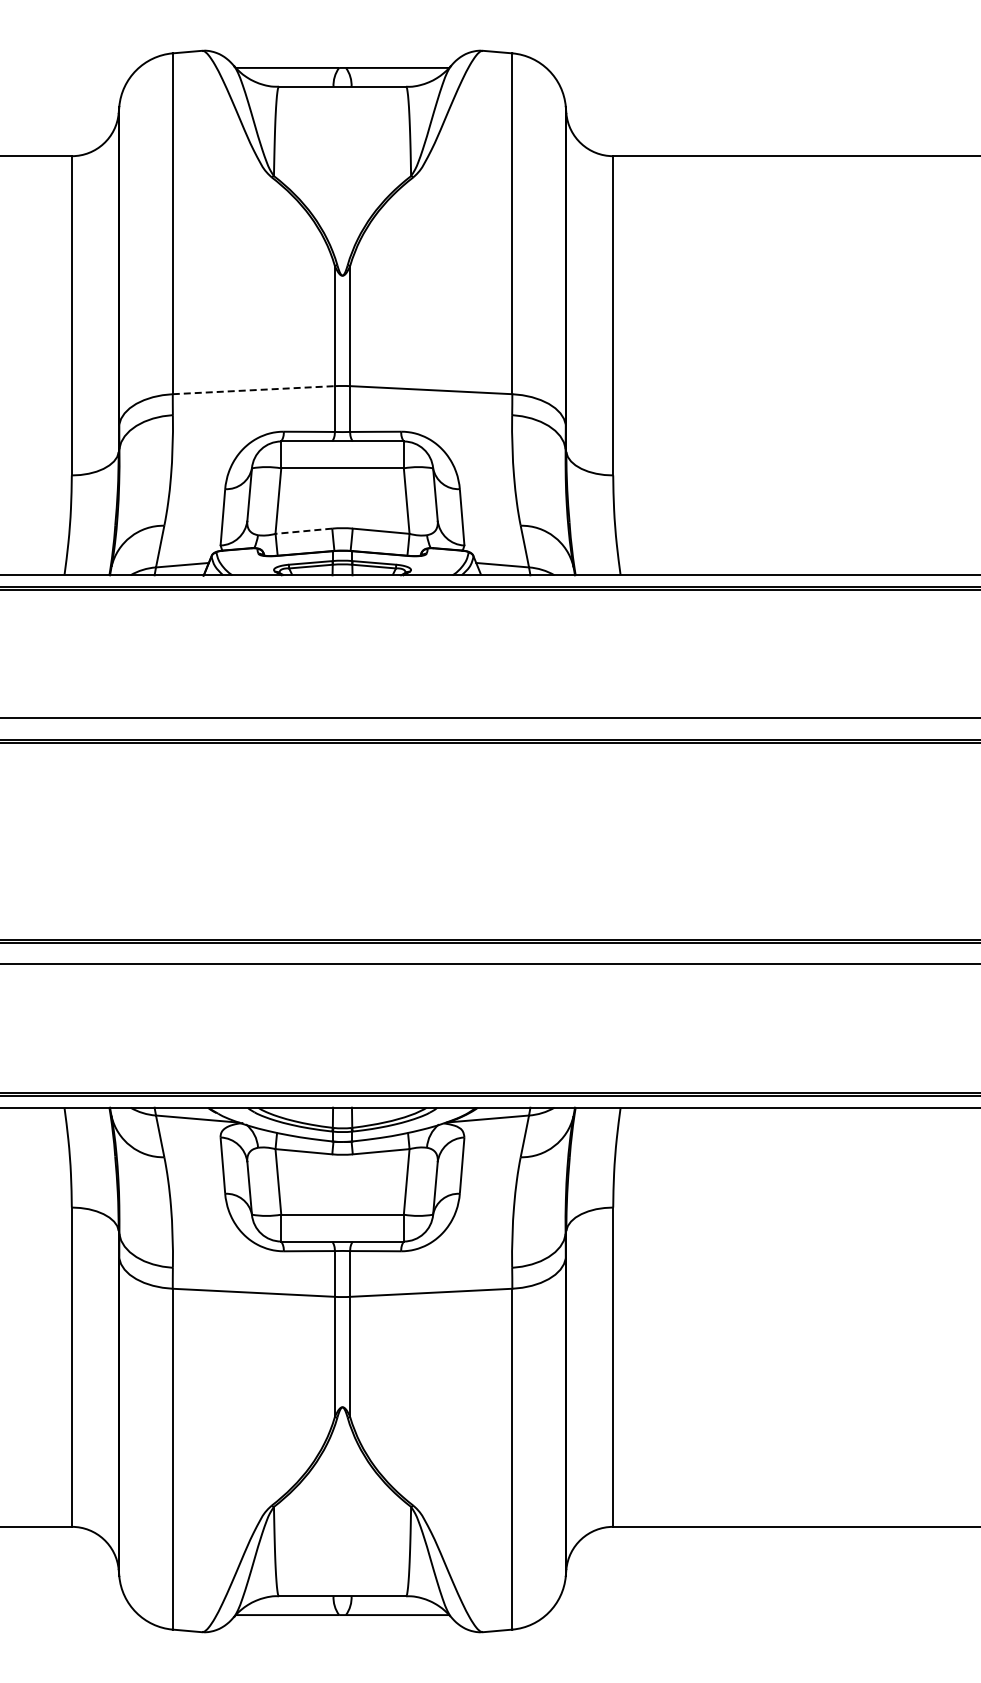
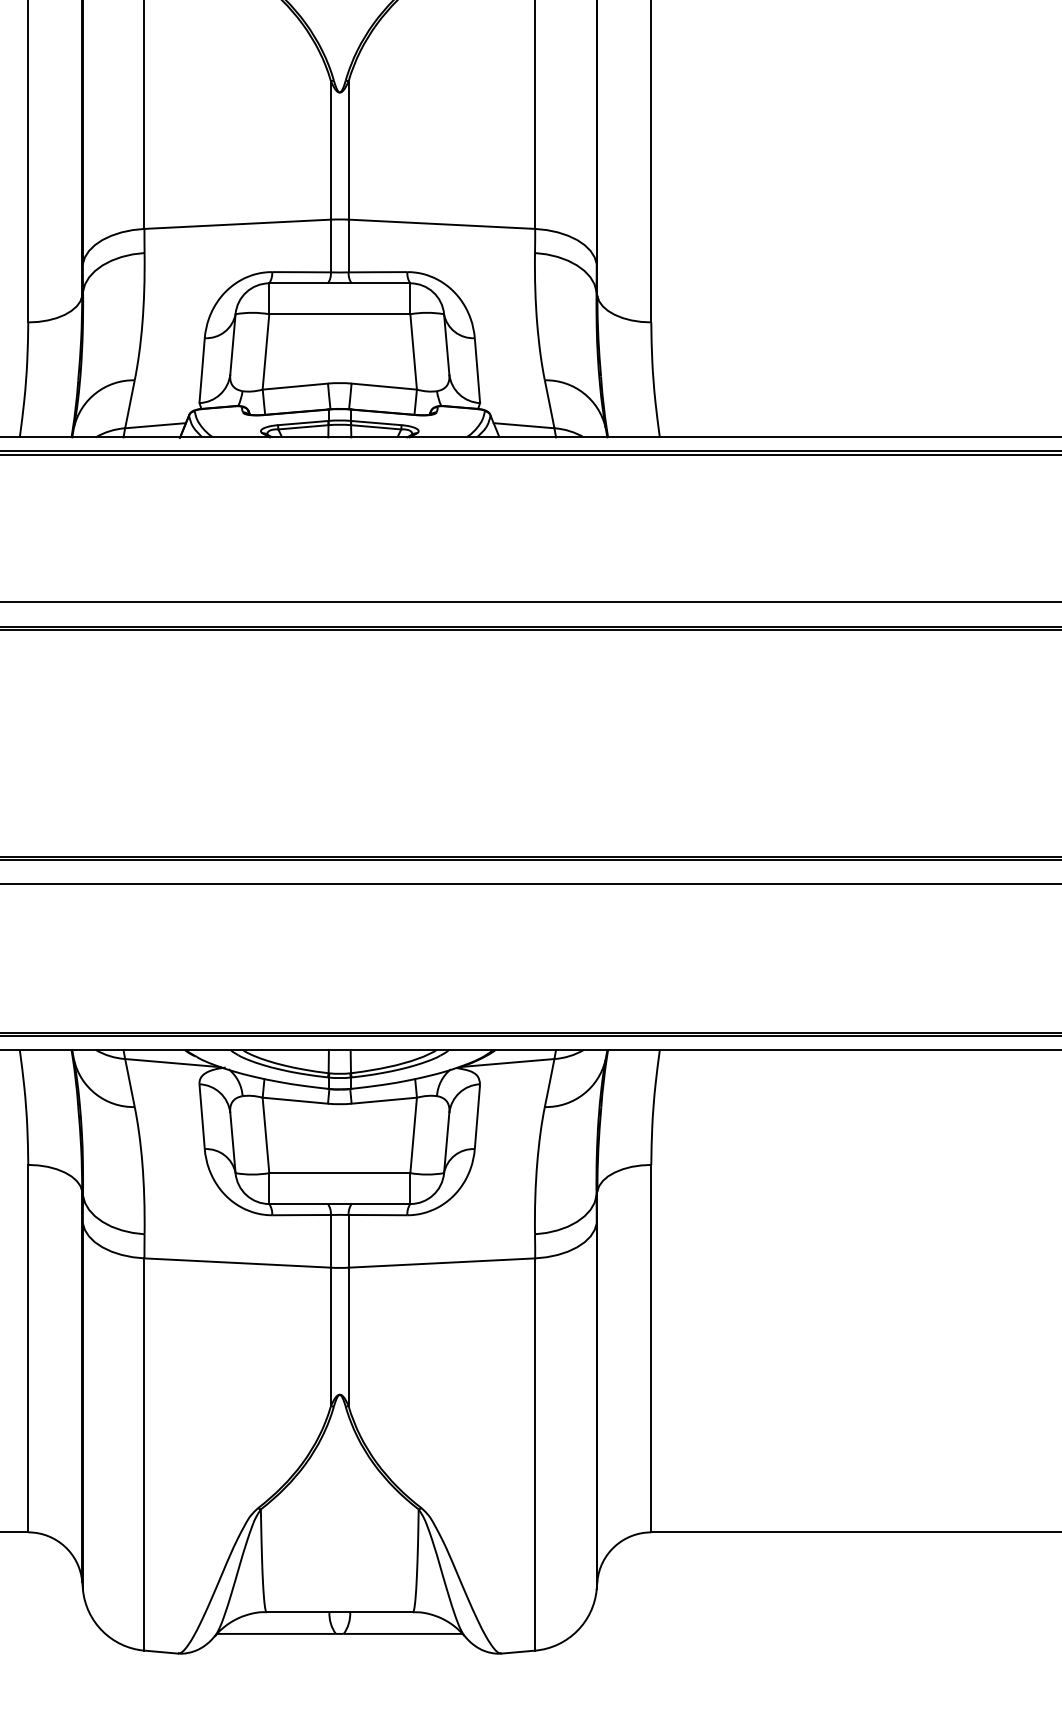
line: (254, 390) -> (238, 224), dashed -> solid
line: (303, 531) -> (294, 386), dashed -> solid

